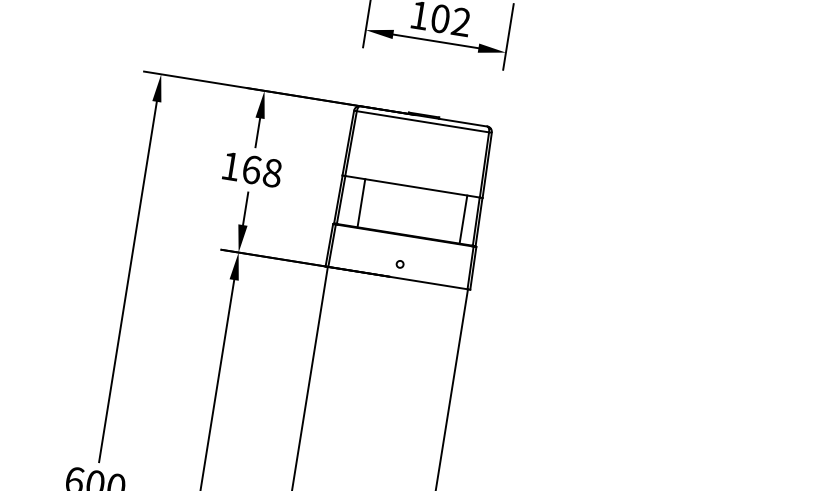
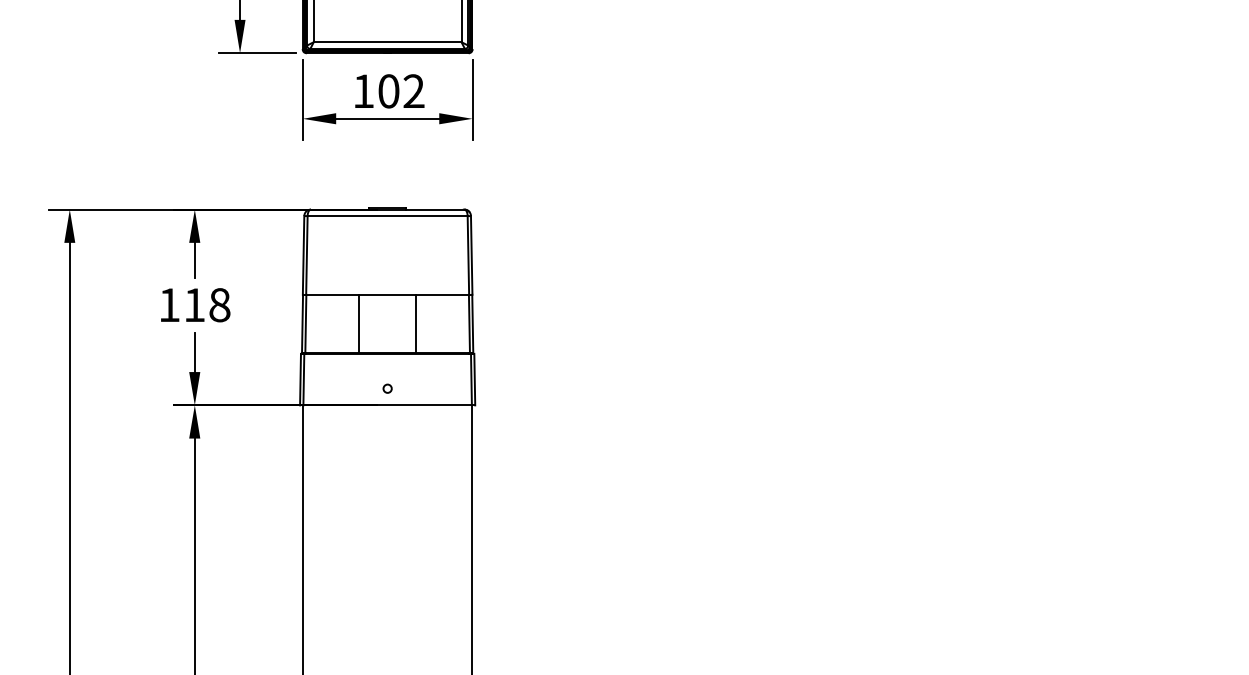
text: (251, 170) -> (194, 305), 168 -> 118
line: (361, 202) -> (359, 323), moved
line: (463, 219) -> (415, 323), moved

